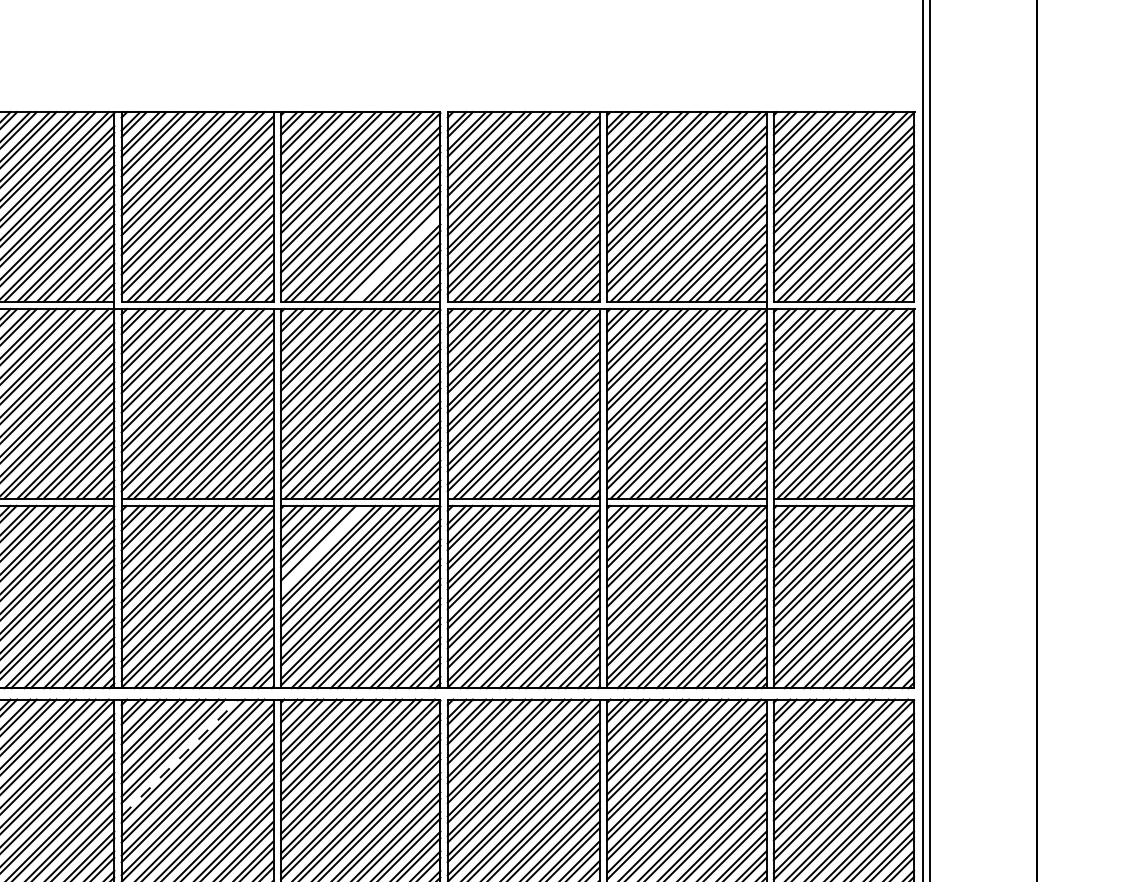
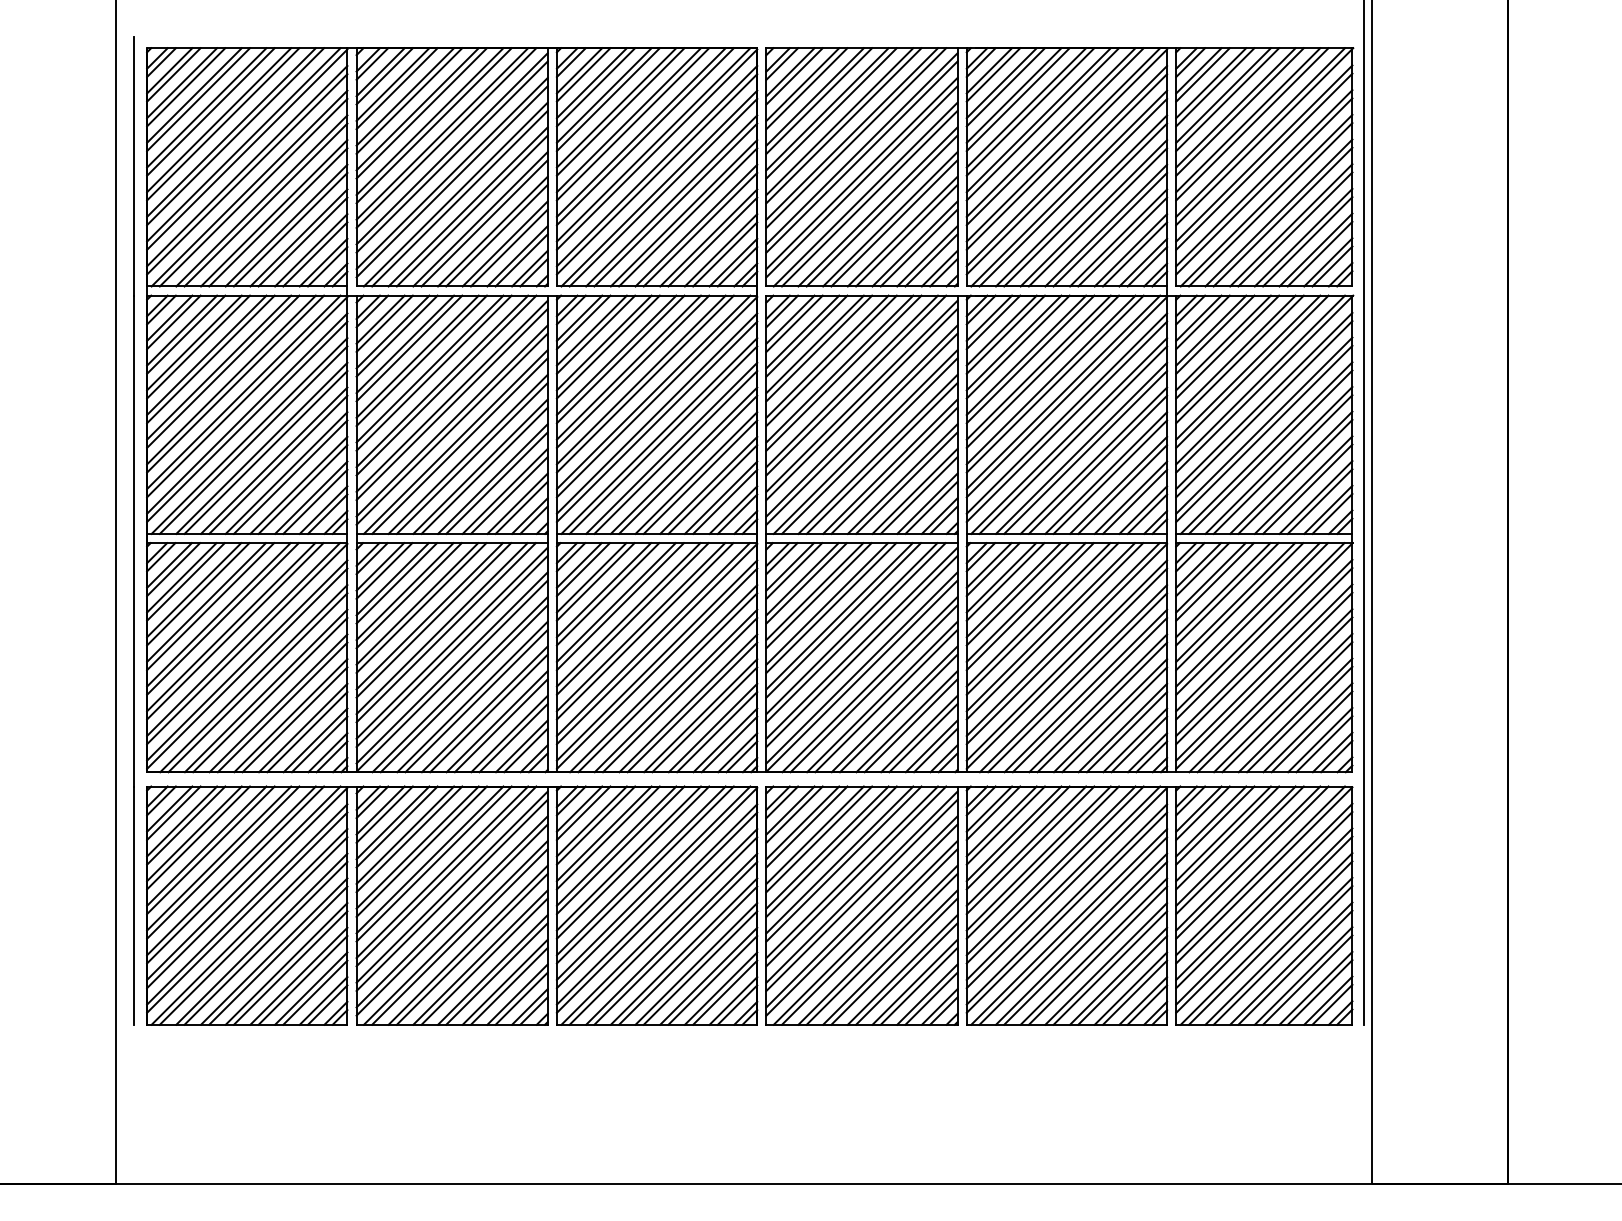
line: (395, 256) -> (700, 229), added
line: (321, 546) -> (607, 594), added
line: (180, 757) -> (430, 859), dashed -> solid

